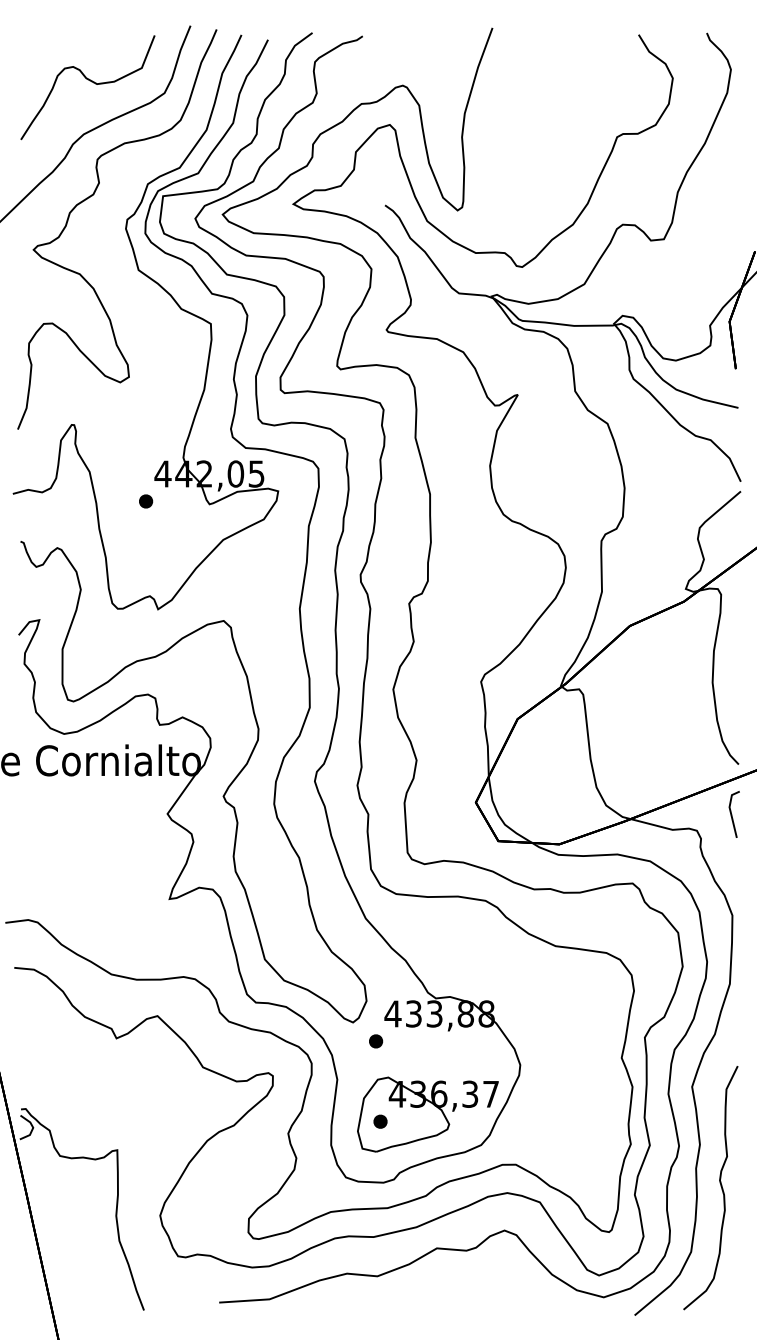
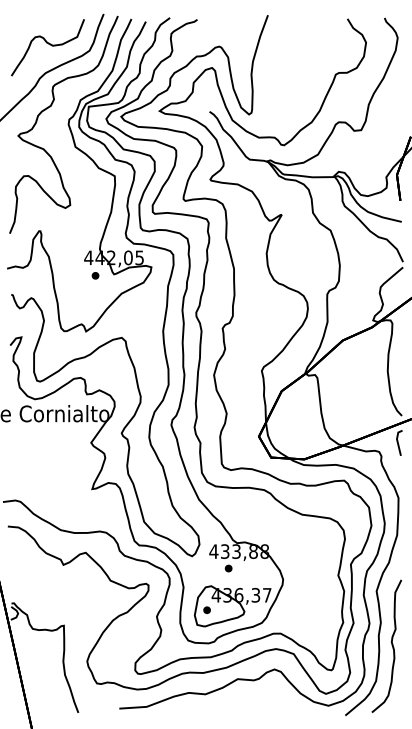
part: (145, 500) -> (95, 275), moved
part: (375, 1041) -> (228, 568), moved

